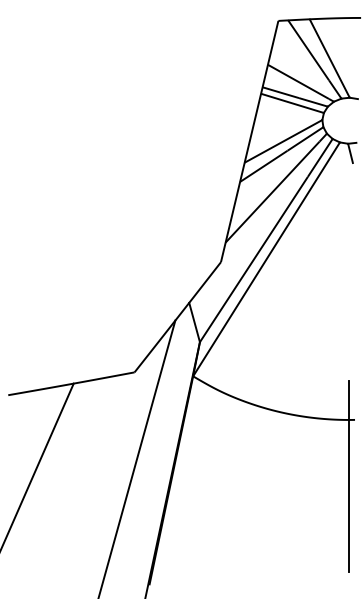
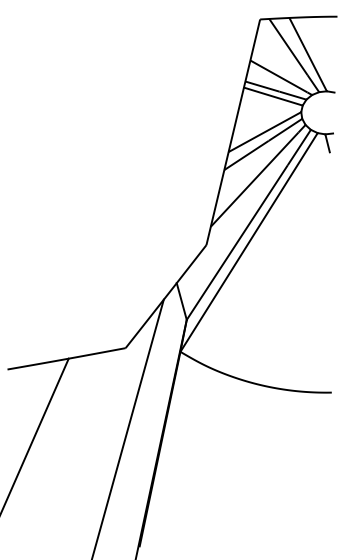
line: (348, 476) -> (325, 445), removed

